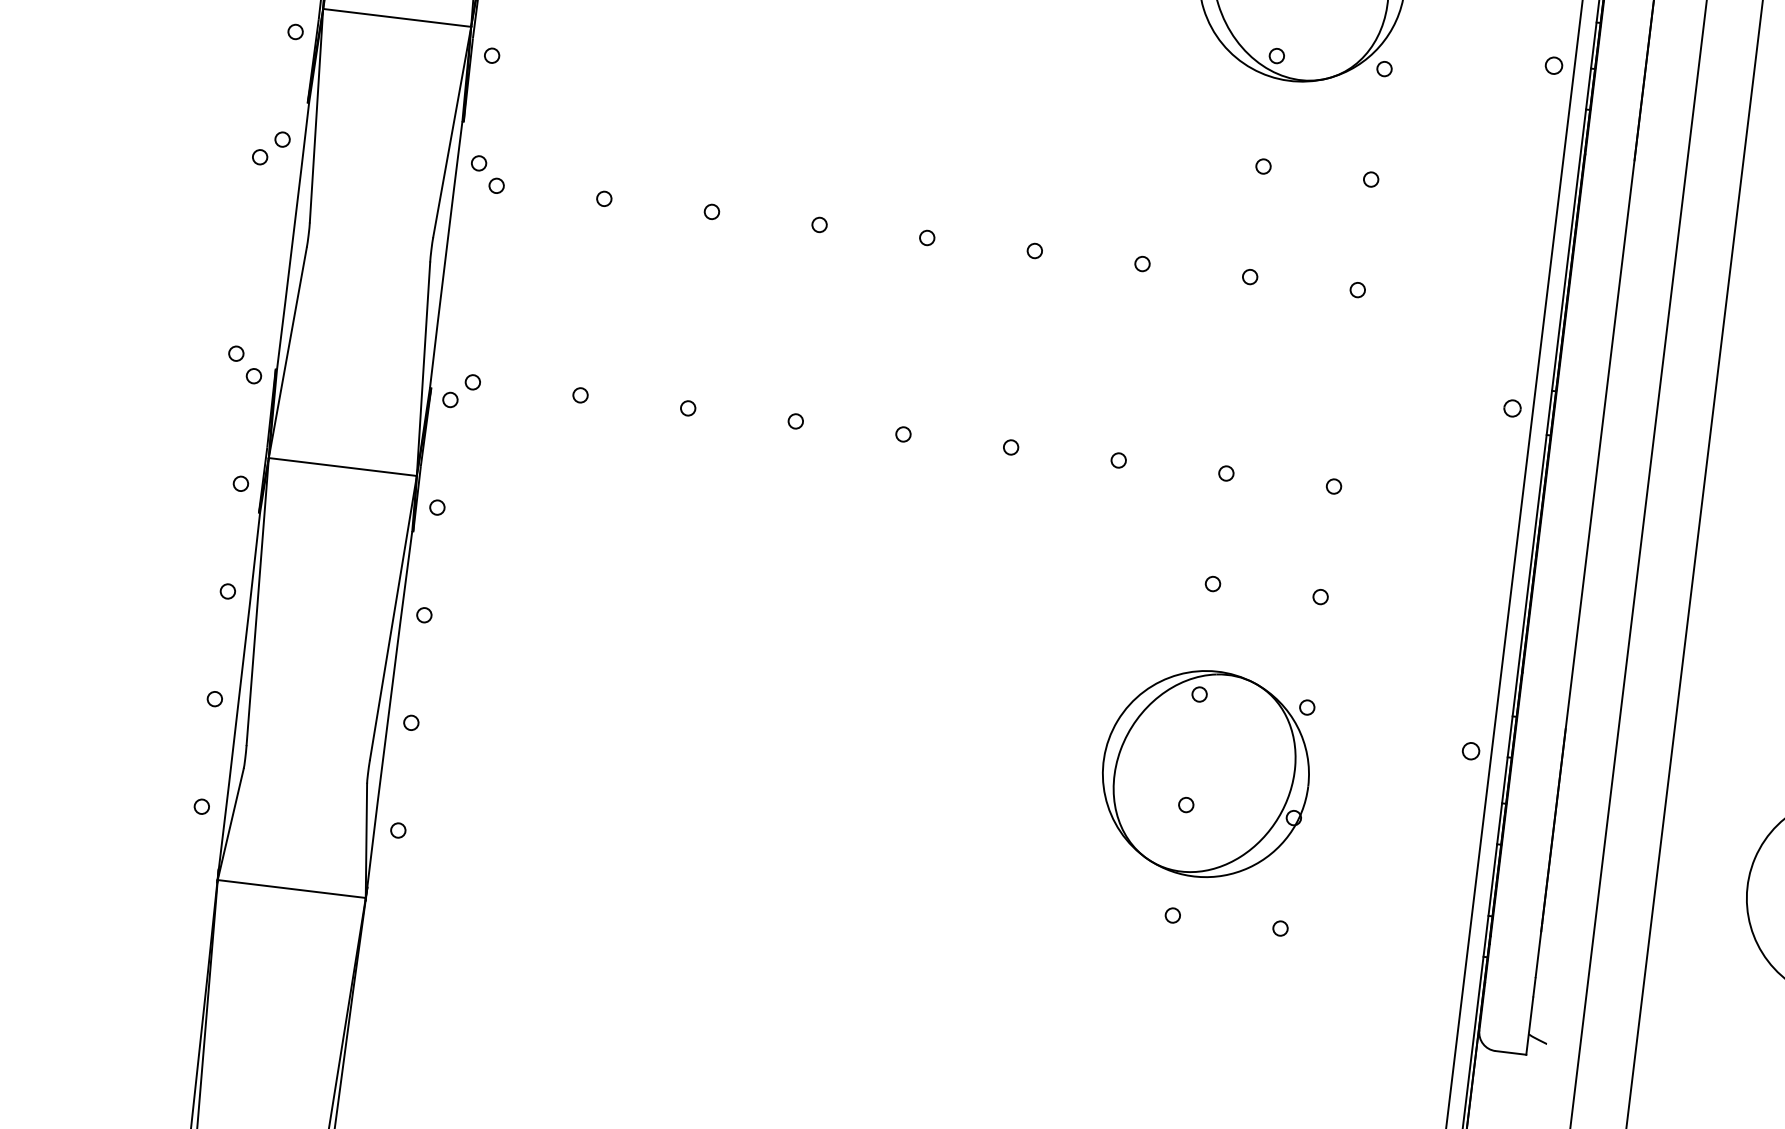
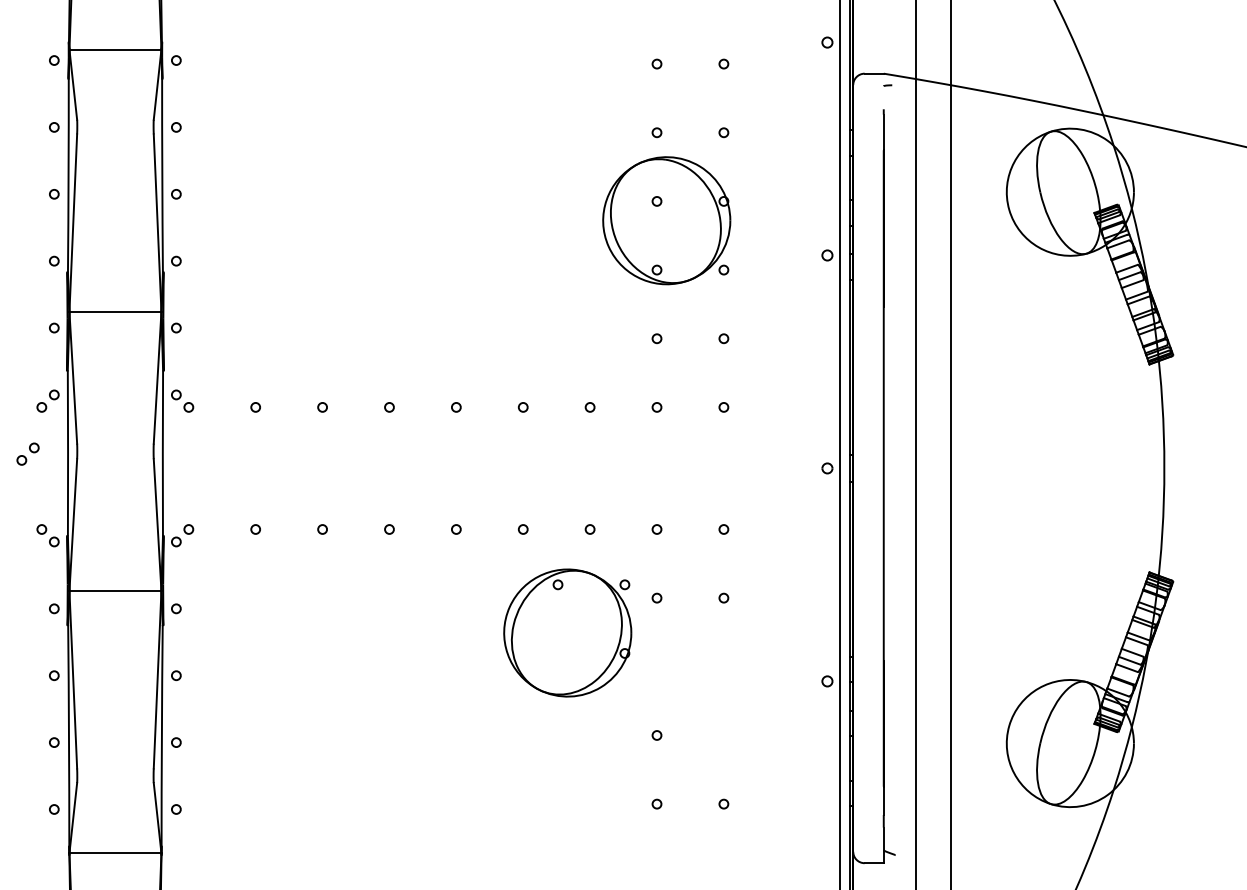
part: (228, 228) -> (27, 453), added
part: (1205, 773) -> (567, 632), moved

